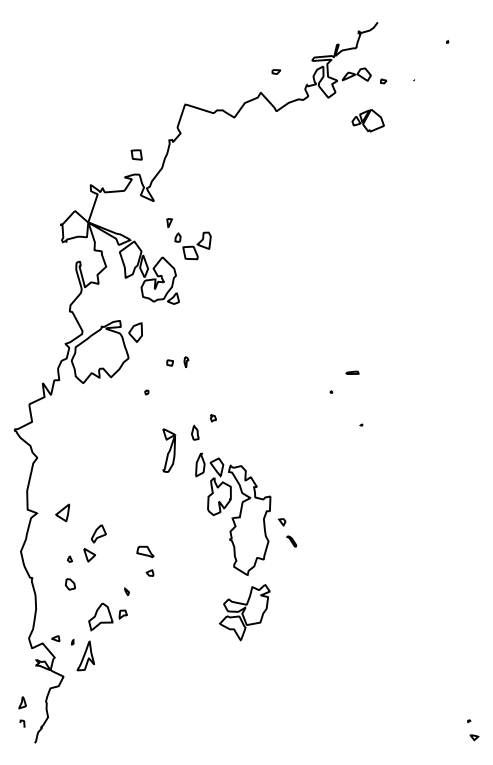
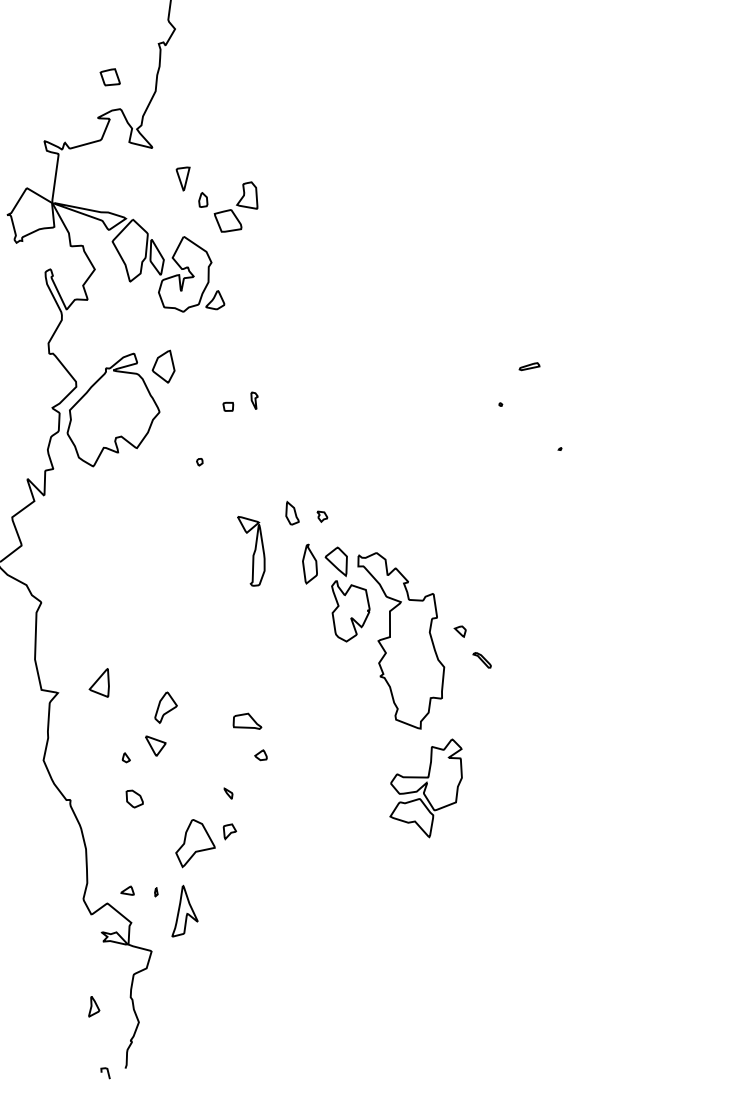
part: (169, 222) -> (184, 177), size x1.67
part: (213, 418) -> (322, 516), moved
line: (23, 723) -> (106, 1072), moved

